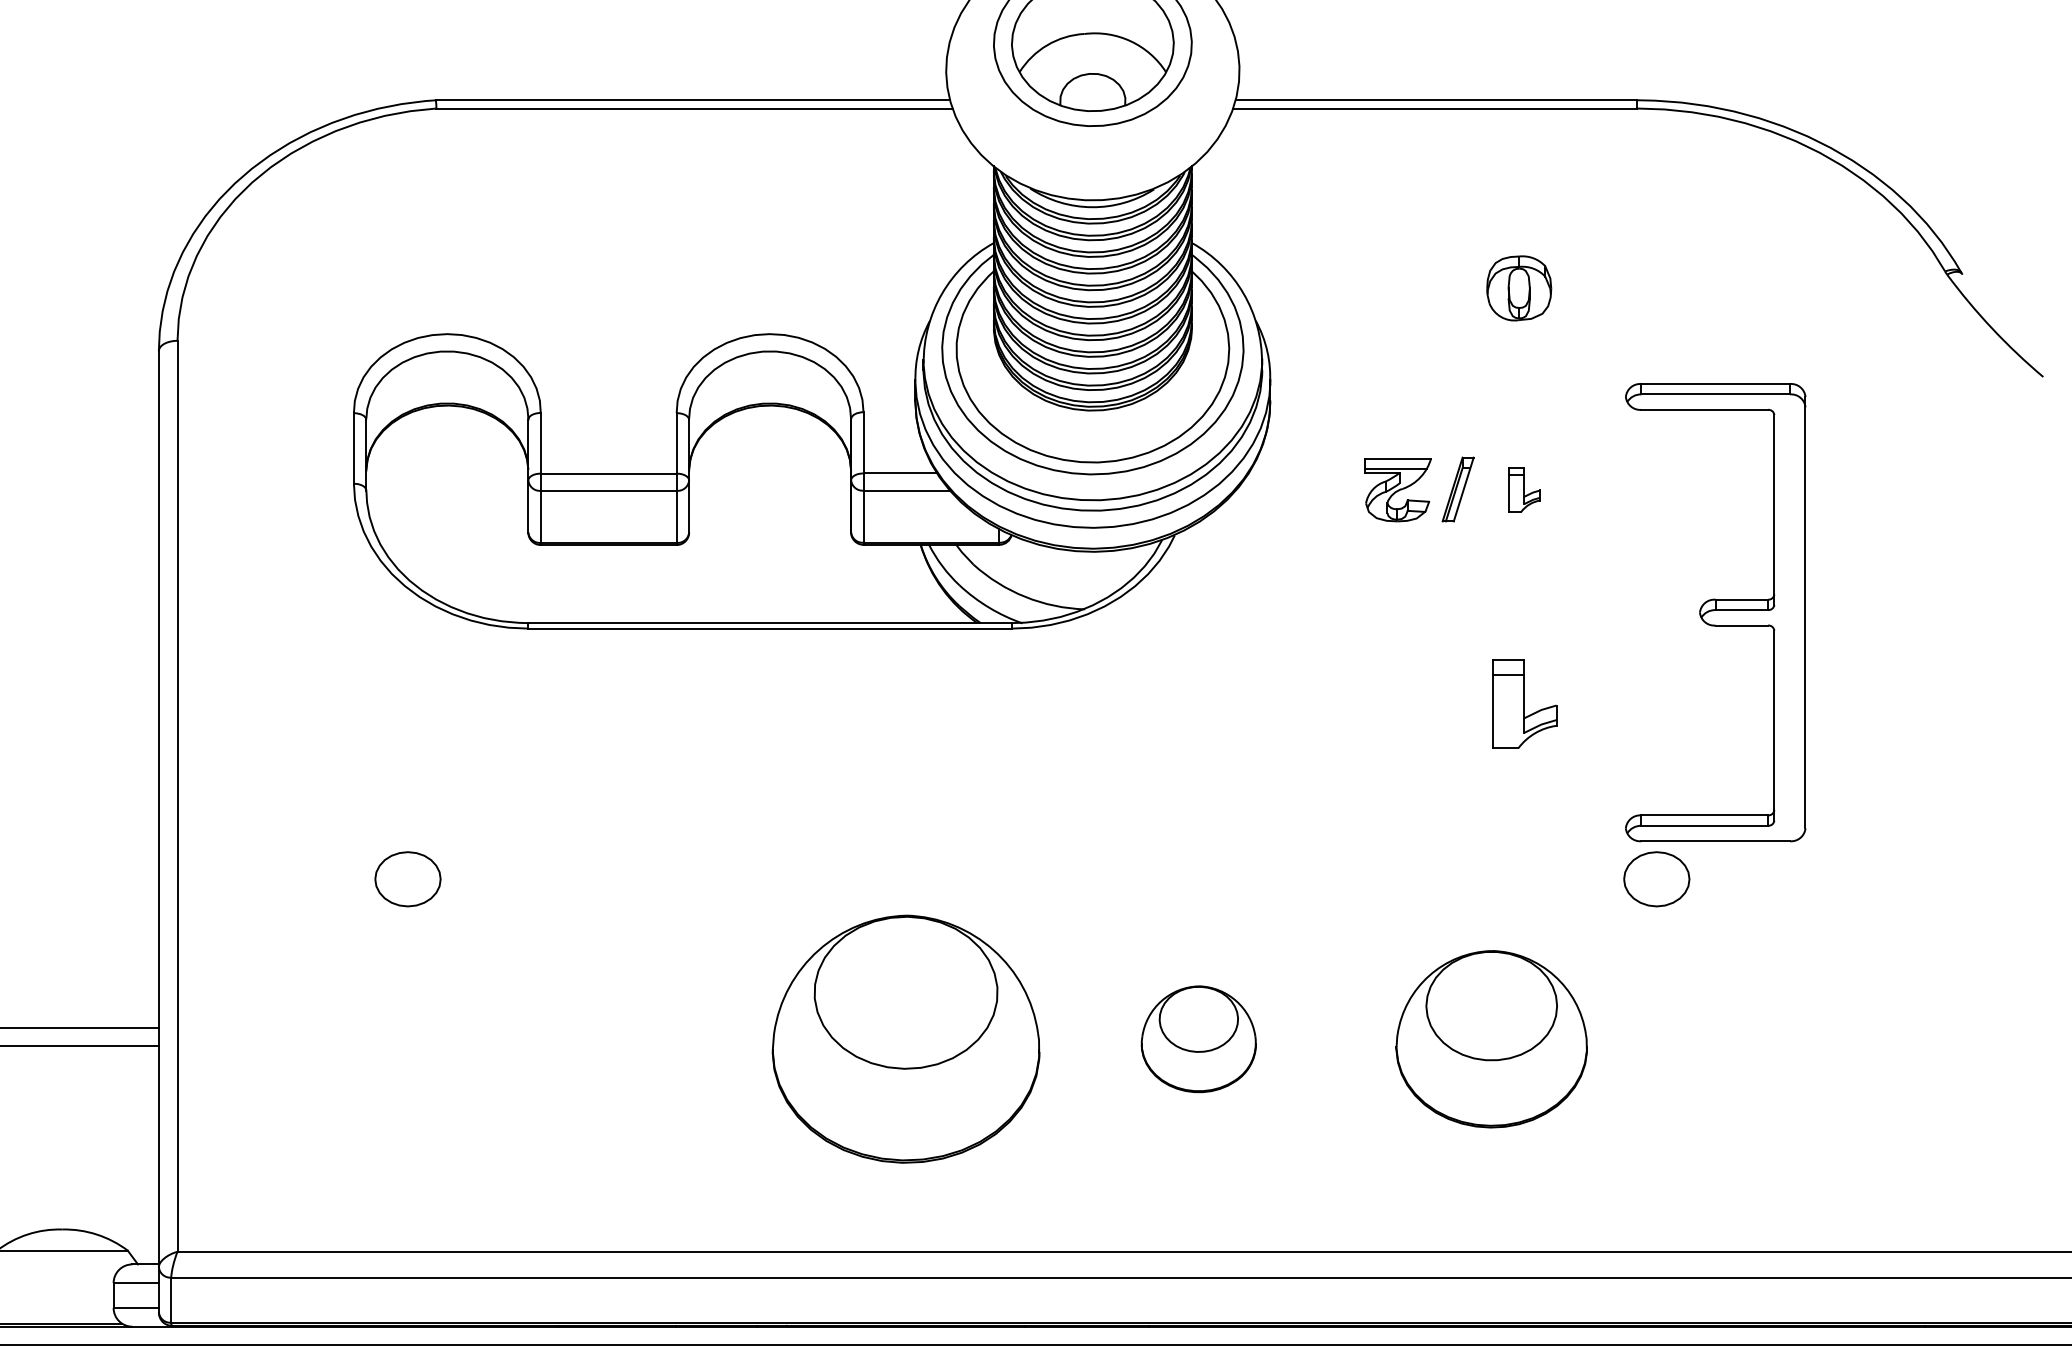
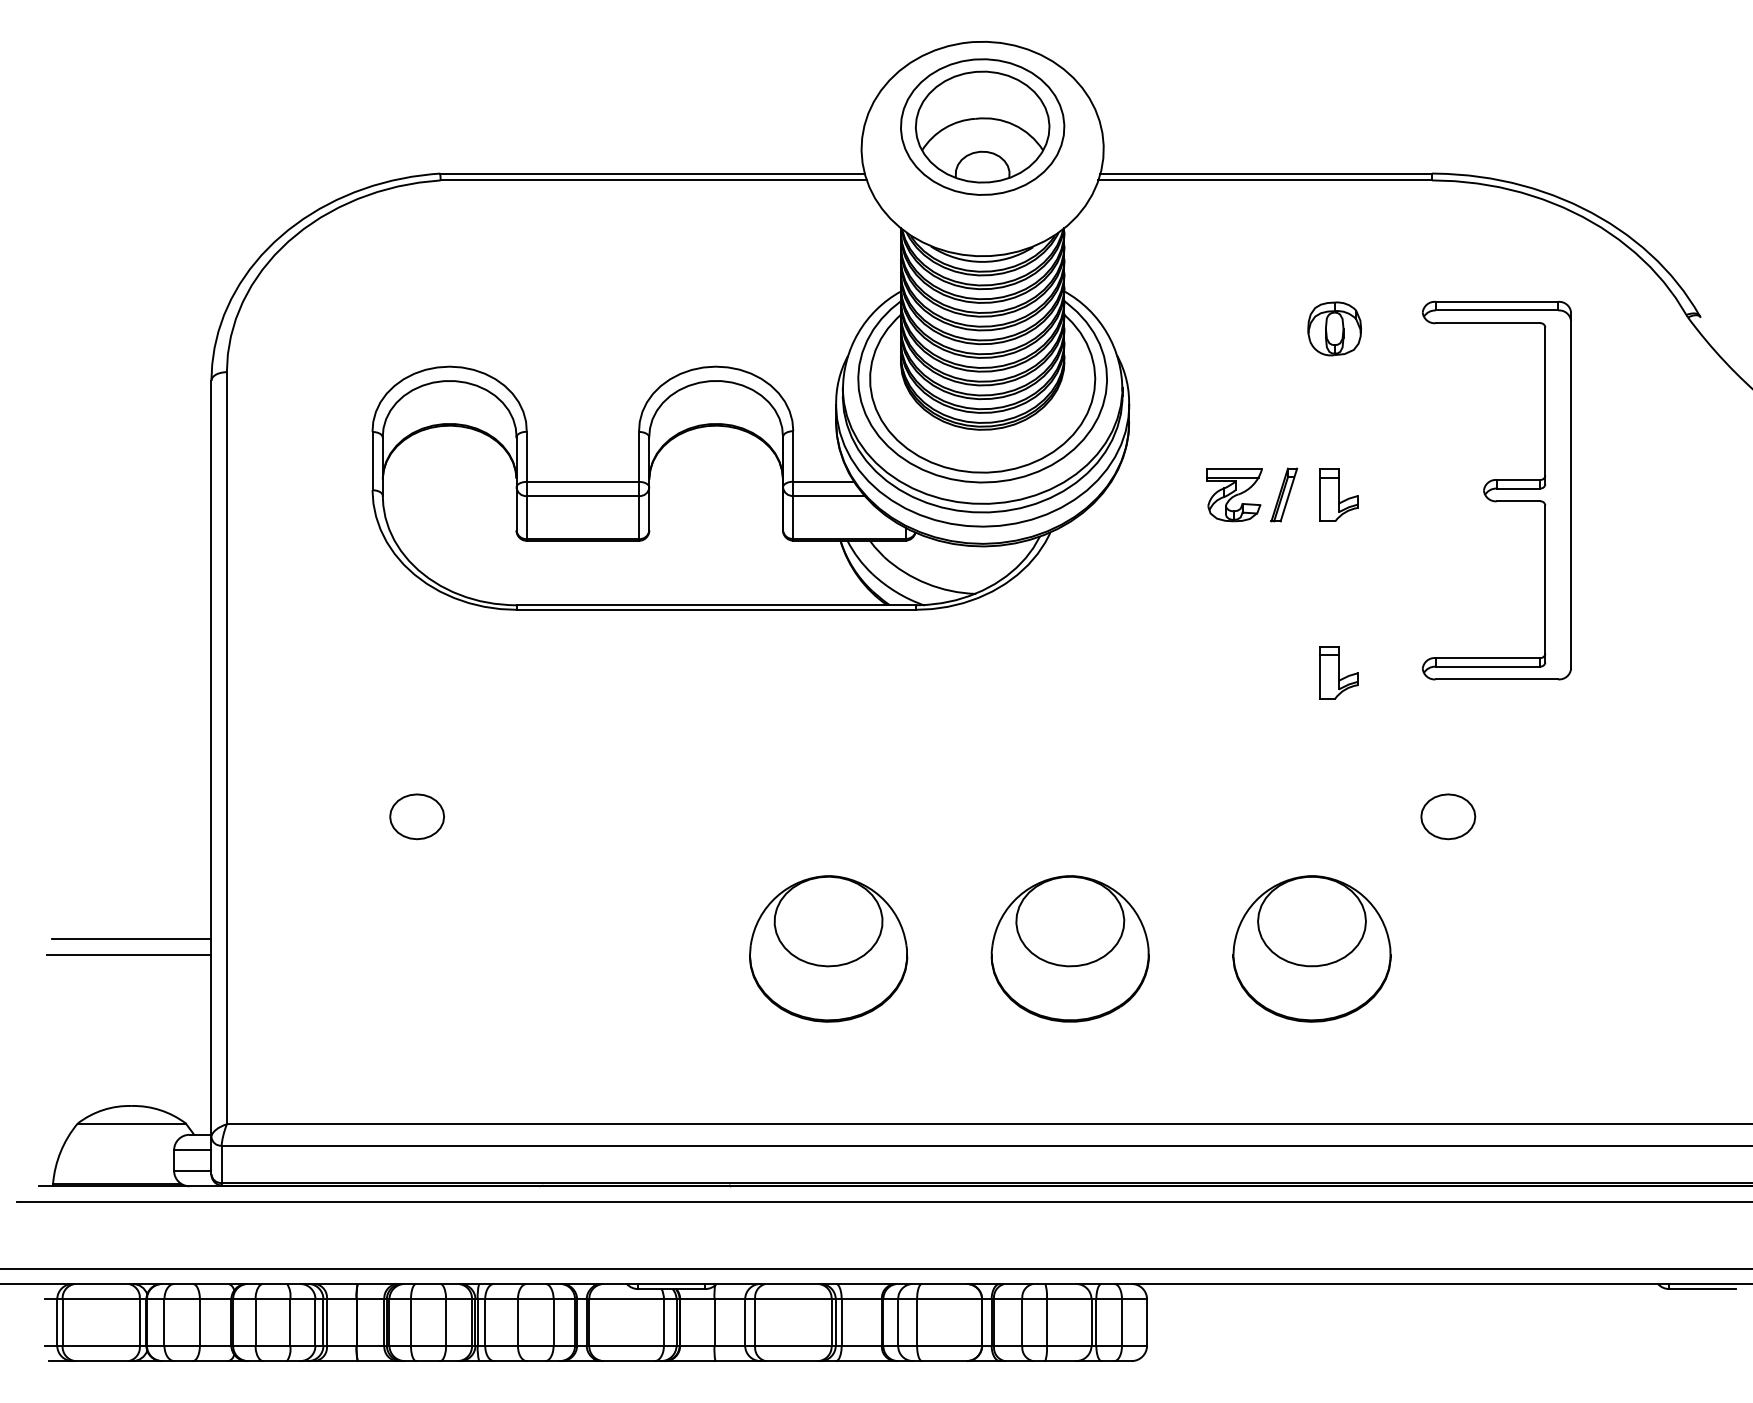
part: (1523, 488) -> (1338, 494), size x1.43
part: (1715, 612) -> (1496, 490), moved
part: (1523, 704) -> (1338, 672), size x0.71
part: (906, 1038) -> (828, 948), size x0.71
part: (1198, 1038) -> (1069, 948), size x1.67

